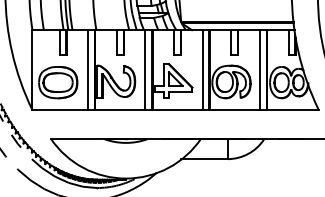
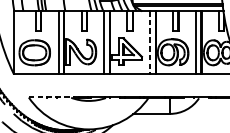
line: (202, 69) -> (149, 42), solid -> dashed
line: (79, 138) -> (51, 97), solid -> dashed

